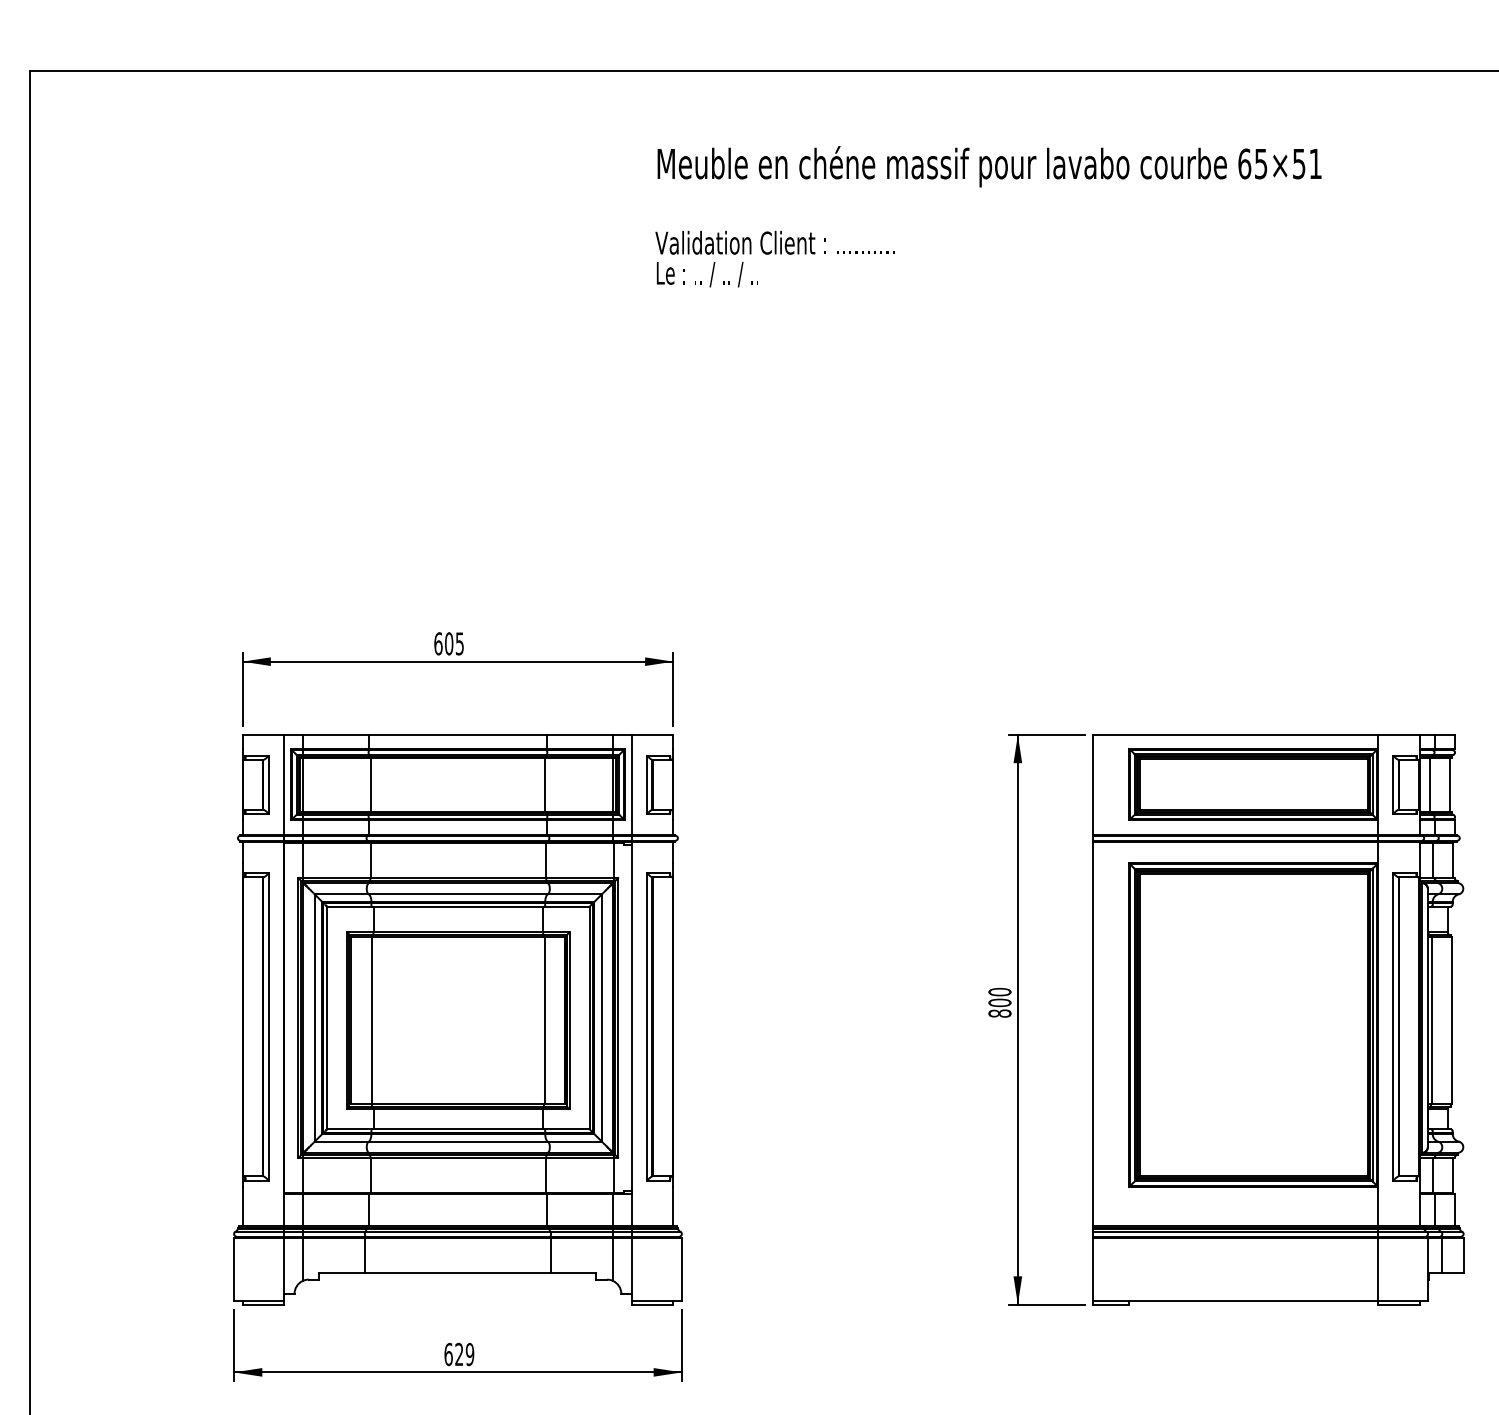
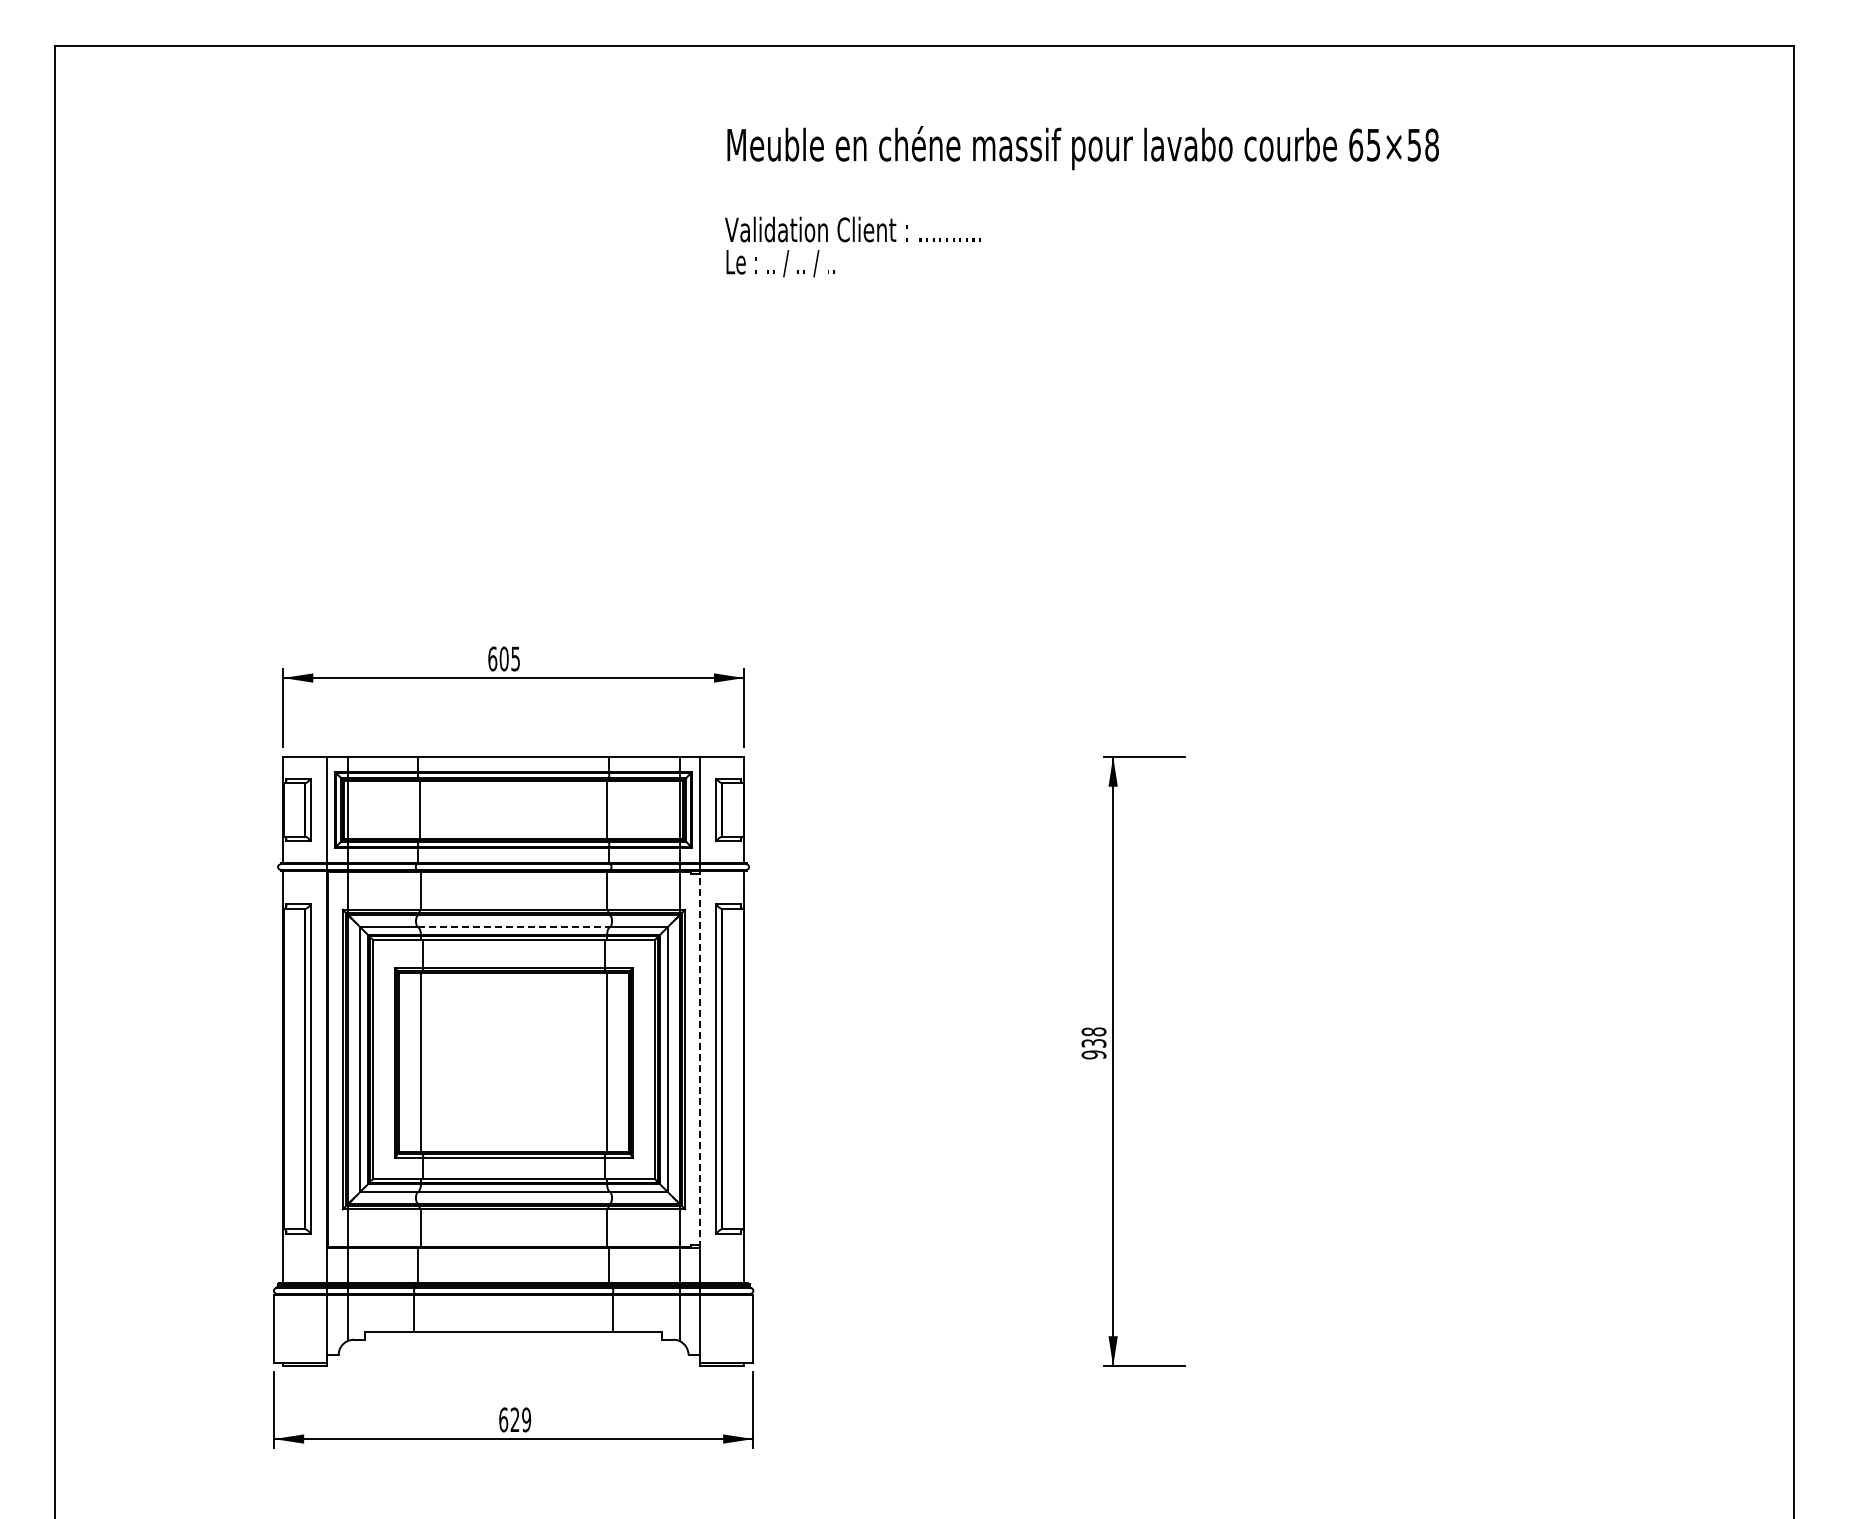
text: (1315, 163) -> (1431, 144), 65×51 -> 65×58
line: (458, 894) -> (514, 927), solid -> dashed
text: (999, 1002) -> (1093, 1043), 800 -> 938
line: (632, 1017) -> (700, 1059), solid -> dashed
part: (1278, 1019) -> (1392, 1061), removed

